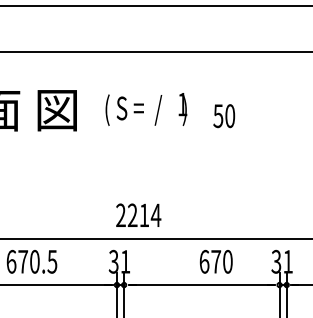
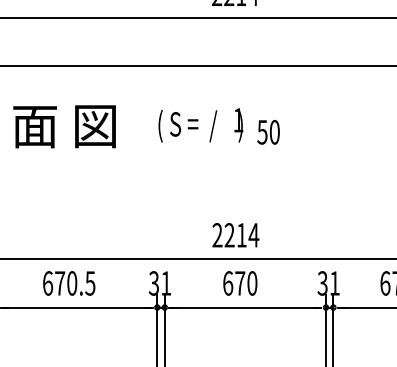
text: (146, 109) -> (200, 125), moved
text: (138, 215) -> (235, 235), moved
text: (216, 261) -> (240, 283), moved

